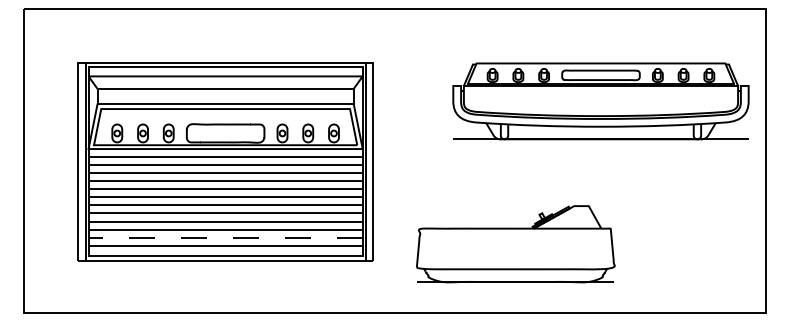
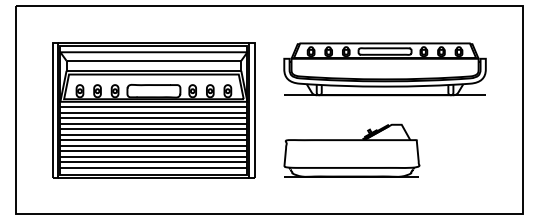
part: (600, 101) -> (384, 69), moved
line: (225, 237) -> (153, 162), dashed -> solid
part: (515, 243) -> (351, 150), moved

